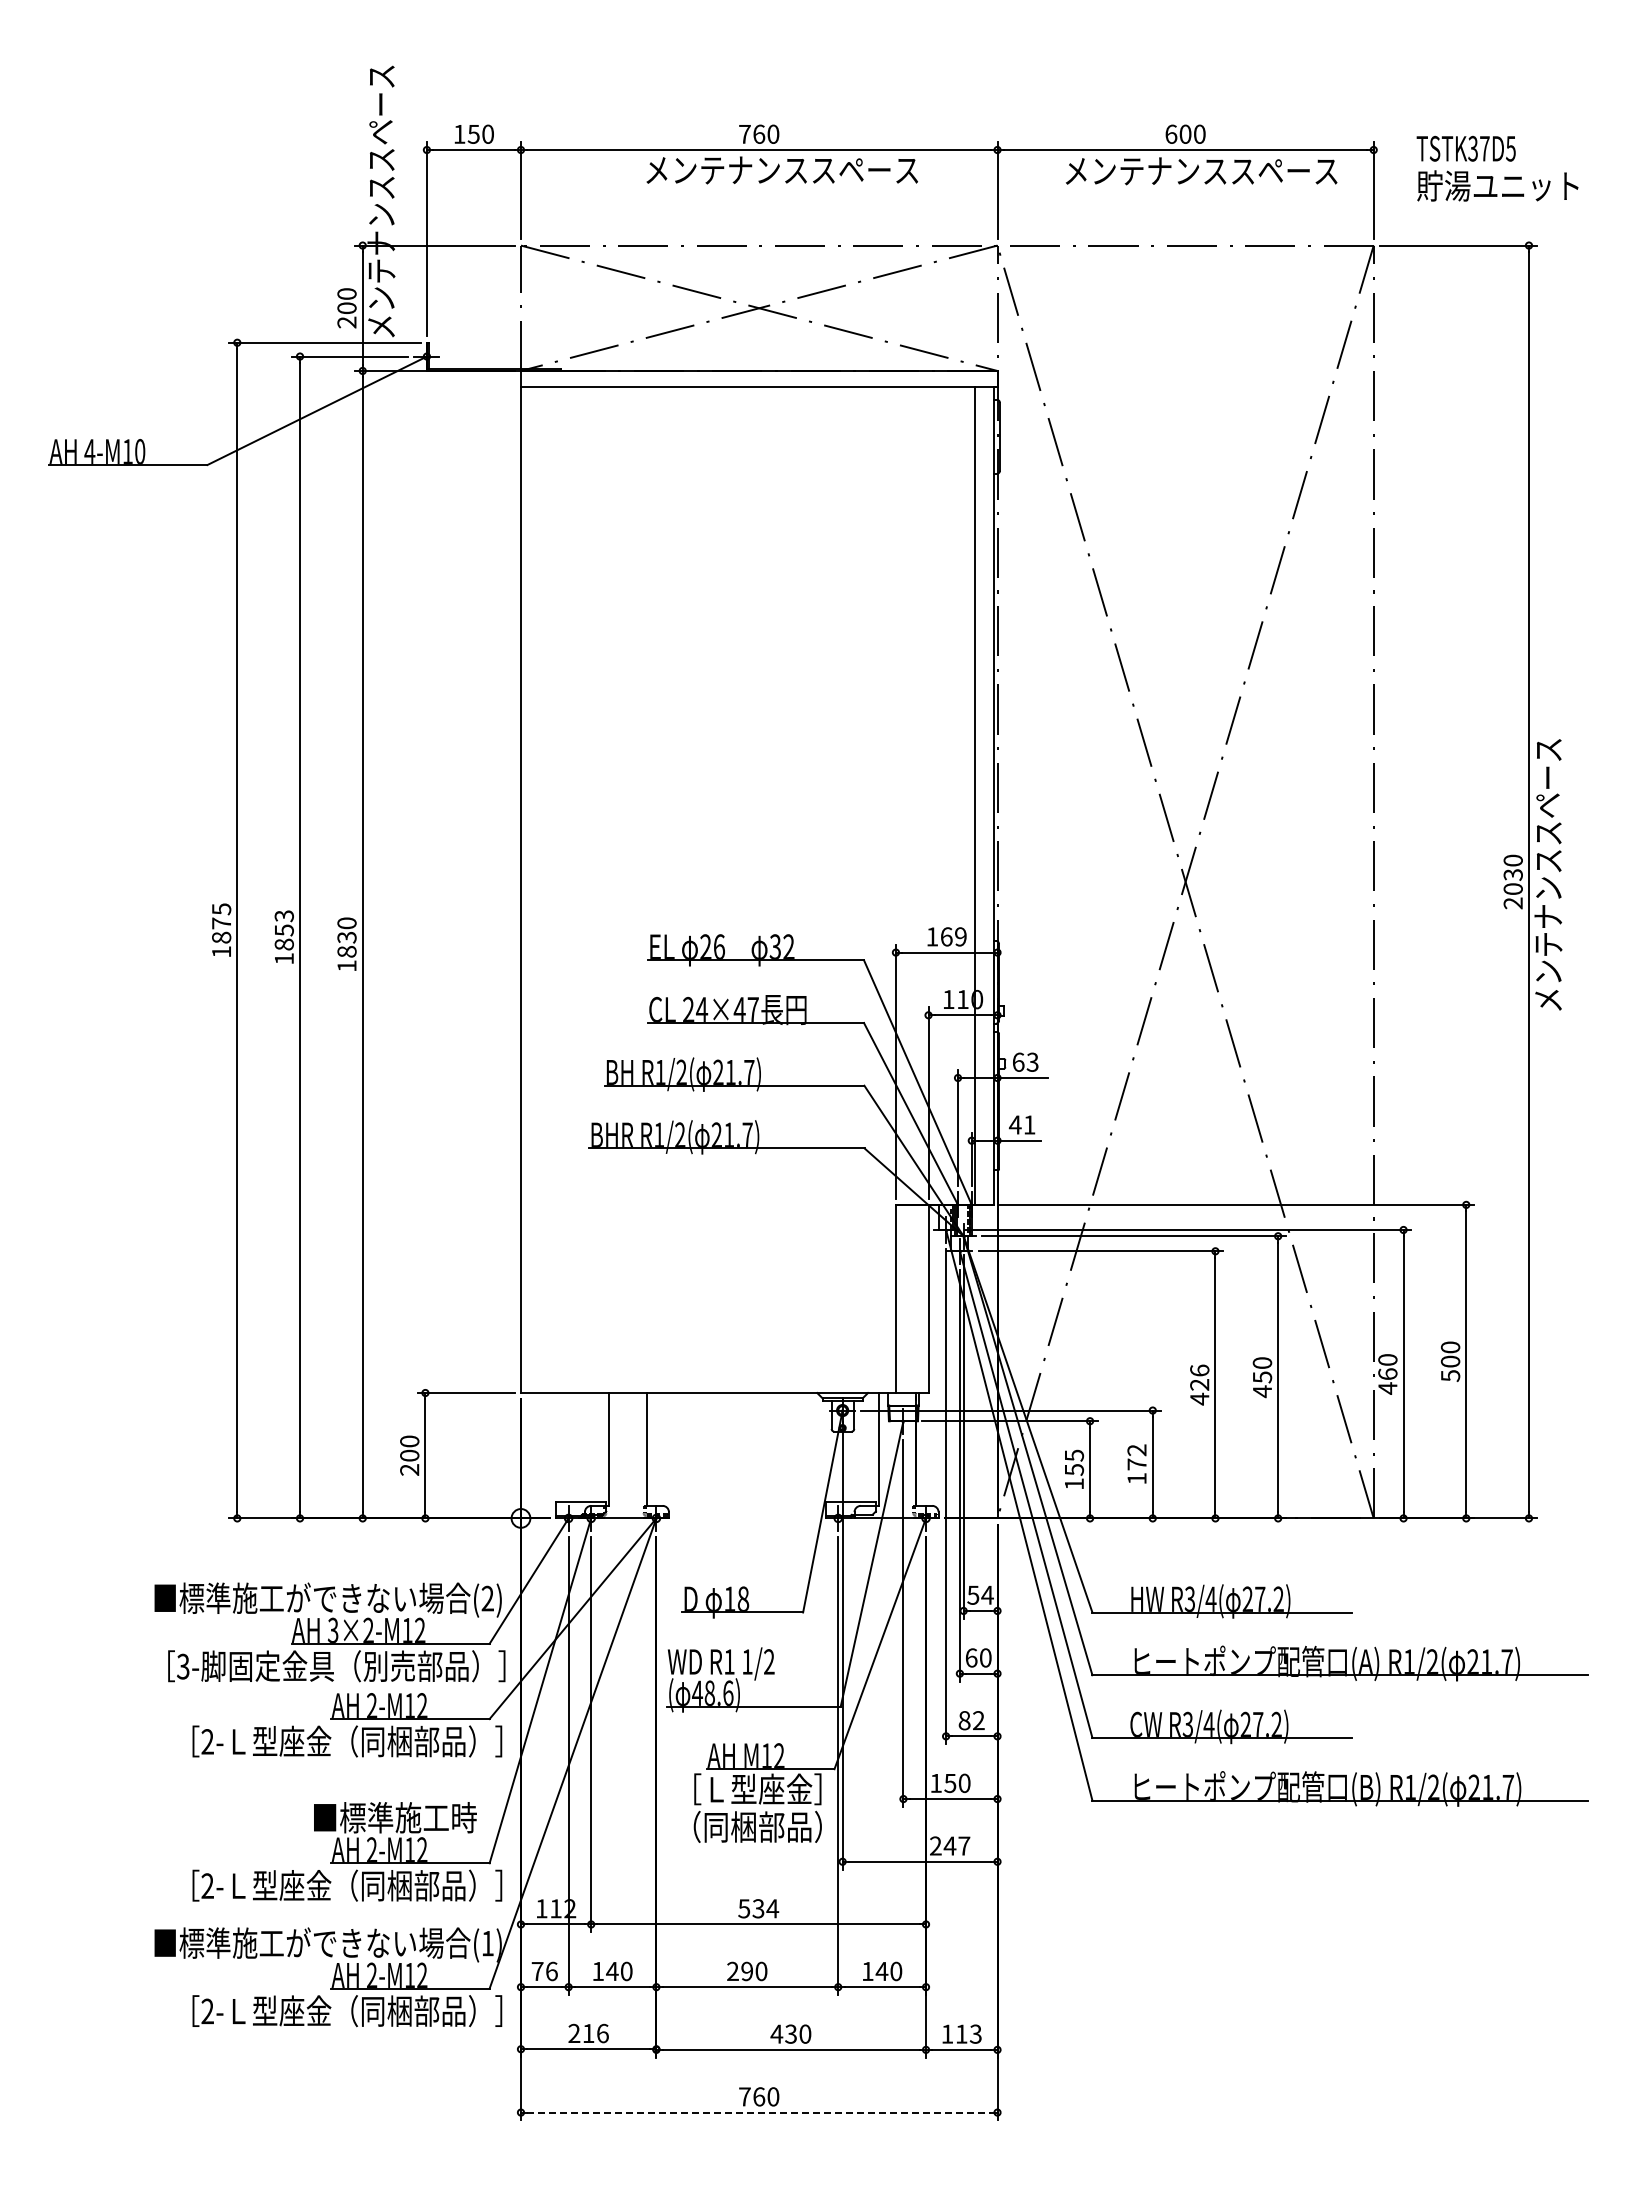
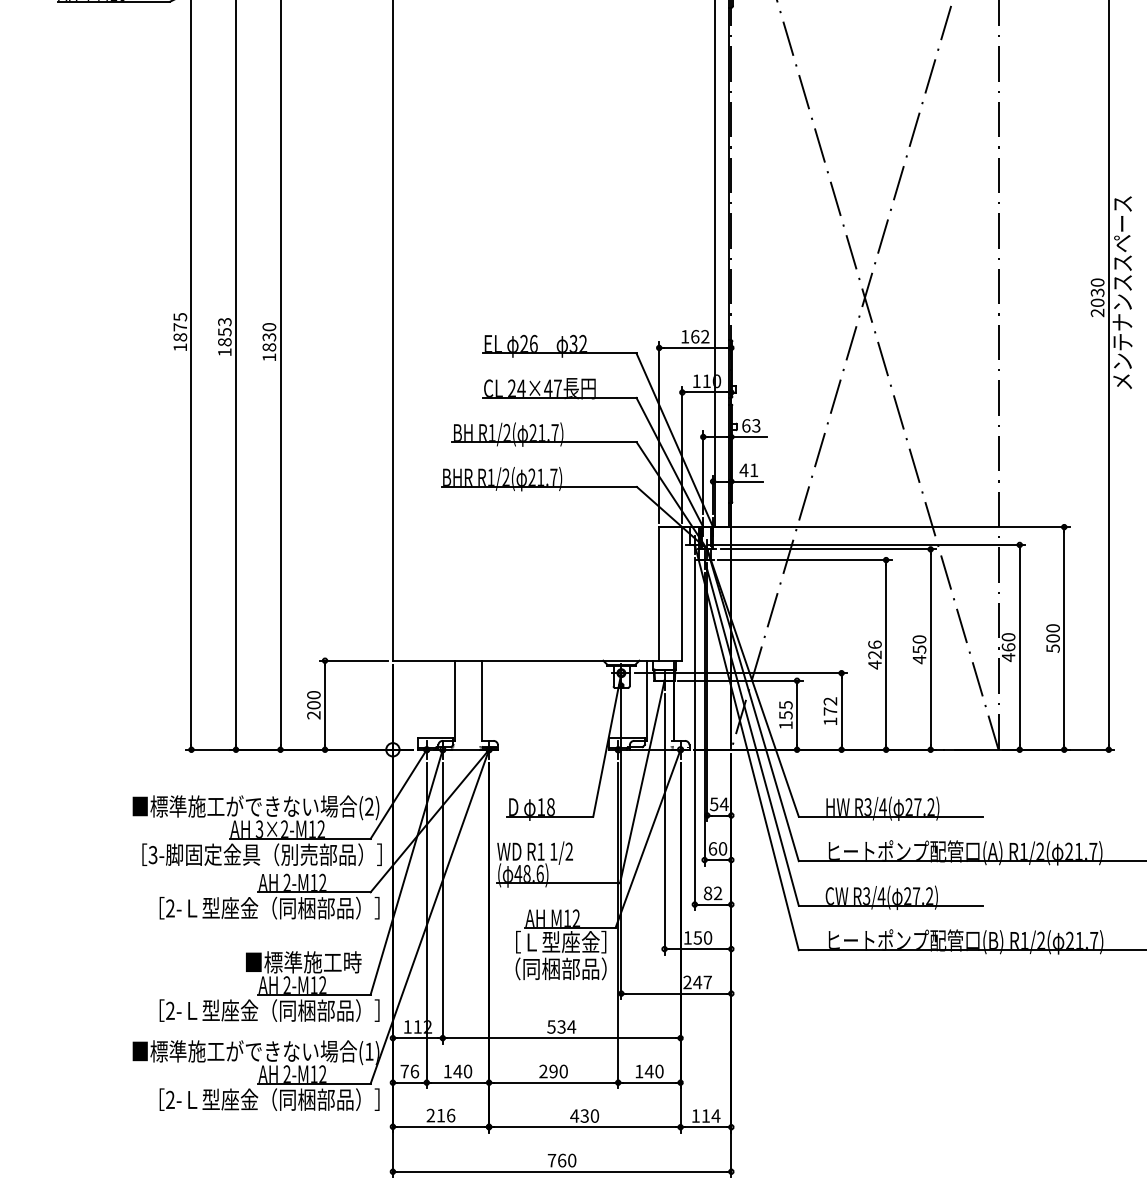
text: (960, 936) -> (705, 336), 169 -> 162
text: (975, 2033) -> (715, 1115), 113 -> 114
line: (759, 2112) -> (562, 1171), dashed -> solid

